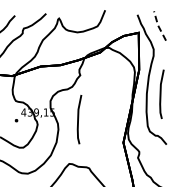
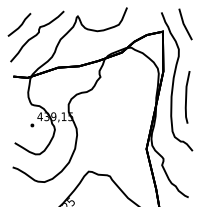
line: (158, 26) -> (183, 24), dashed -> solid
line: (79, 118) -> (99, 123), removed

